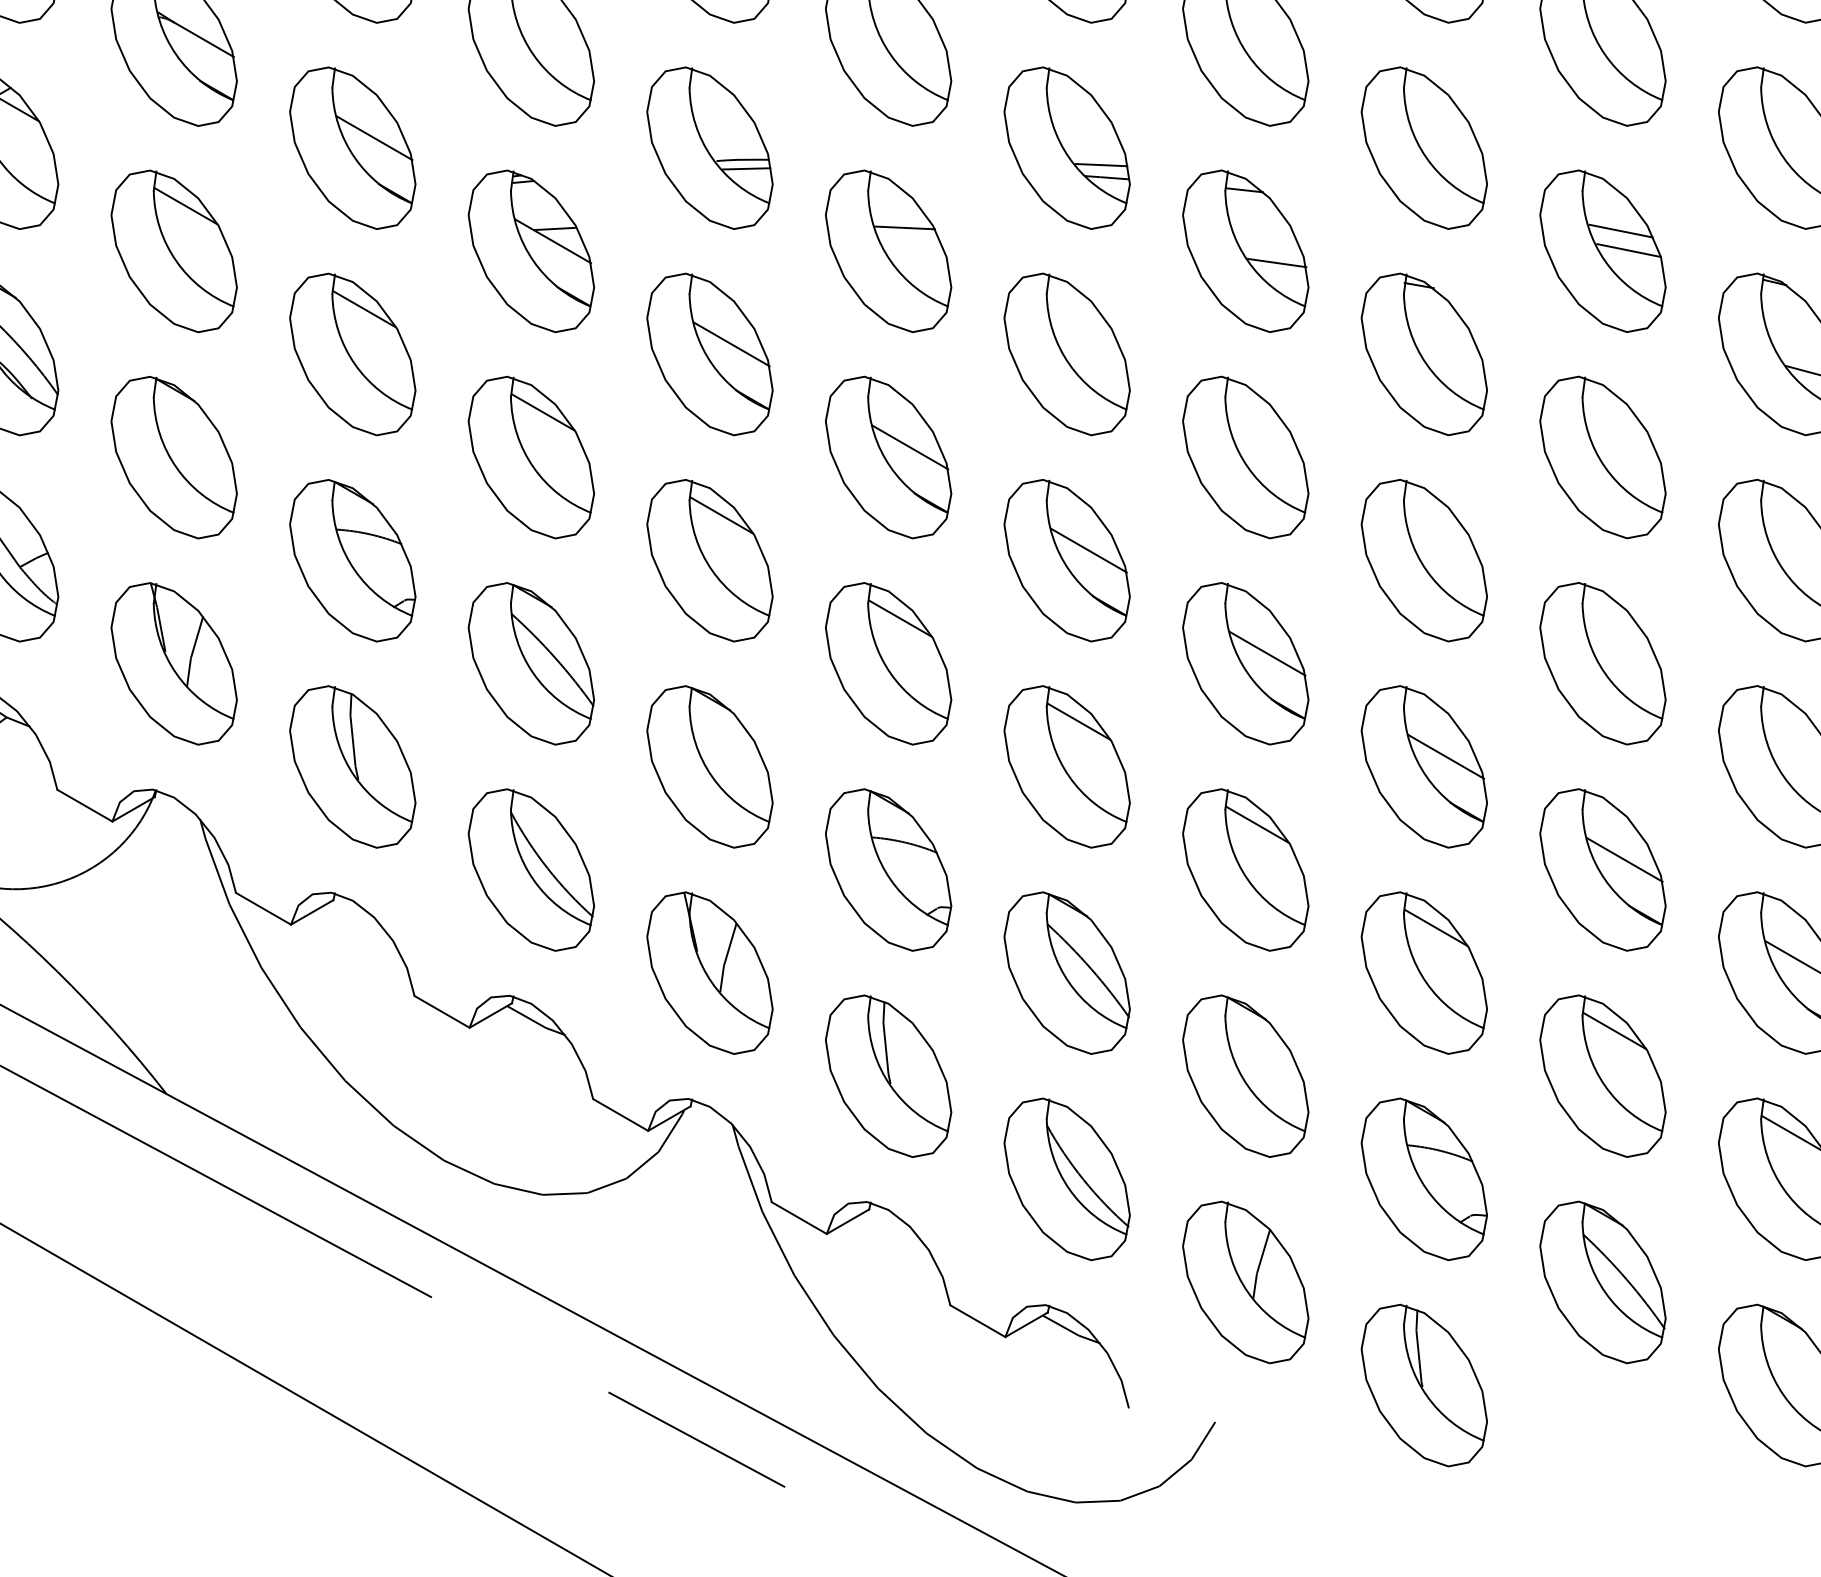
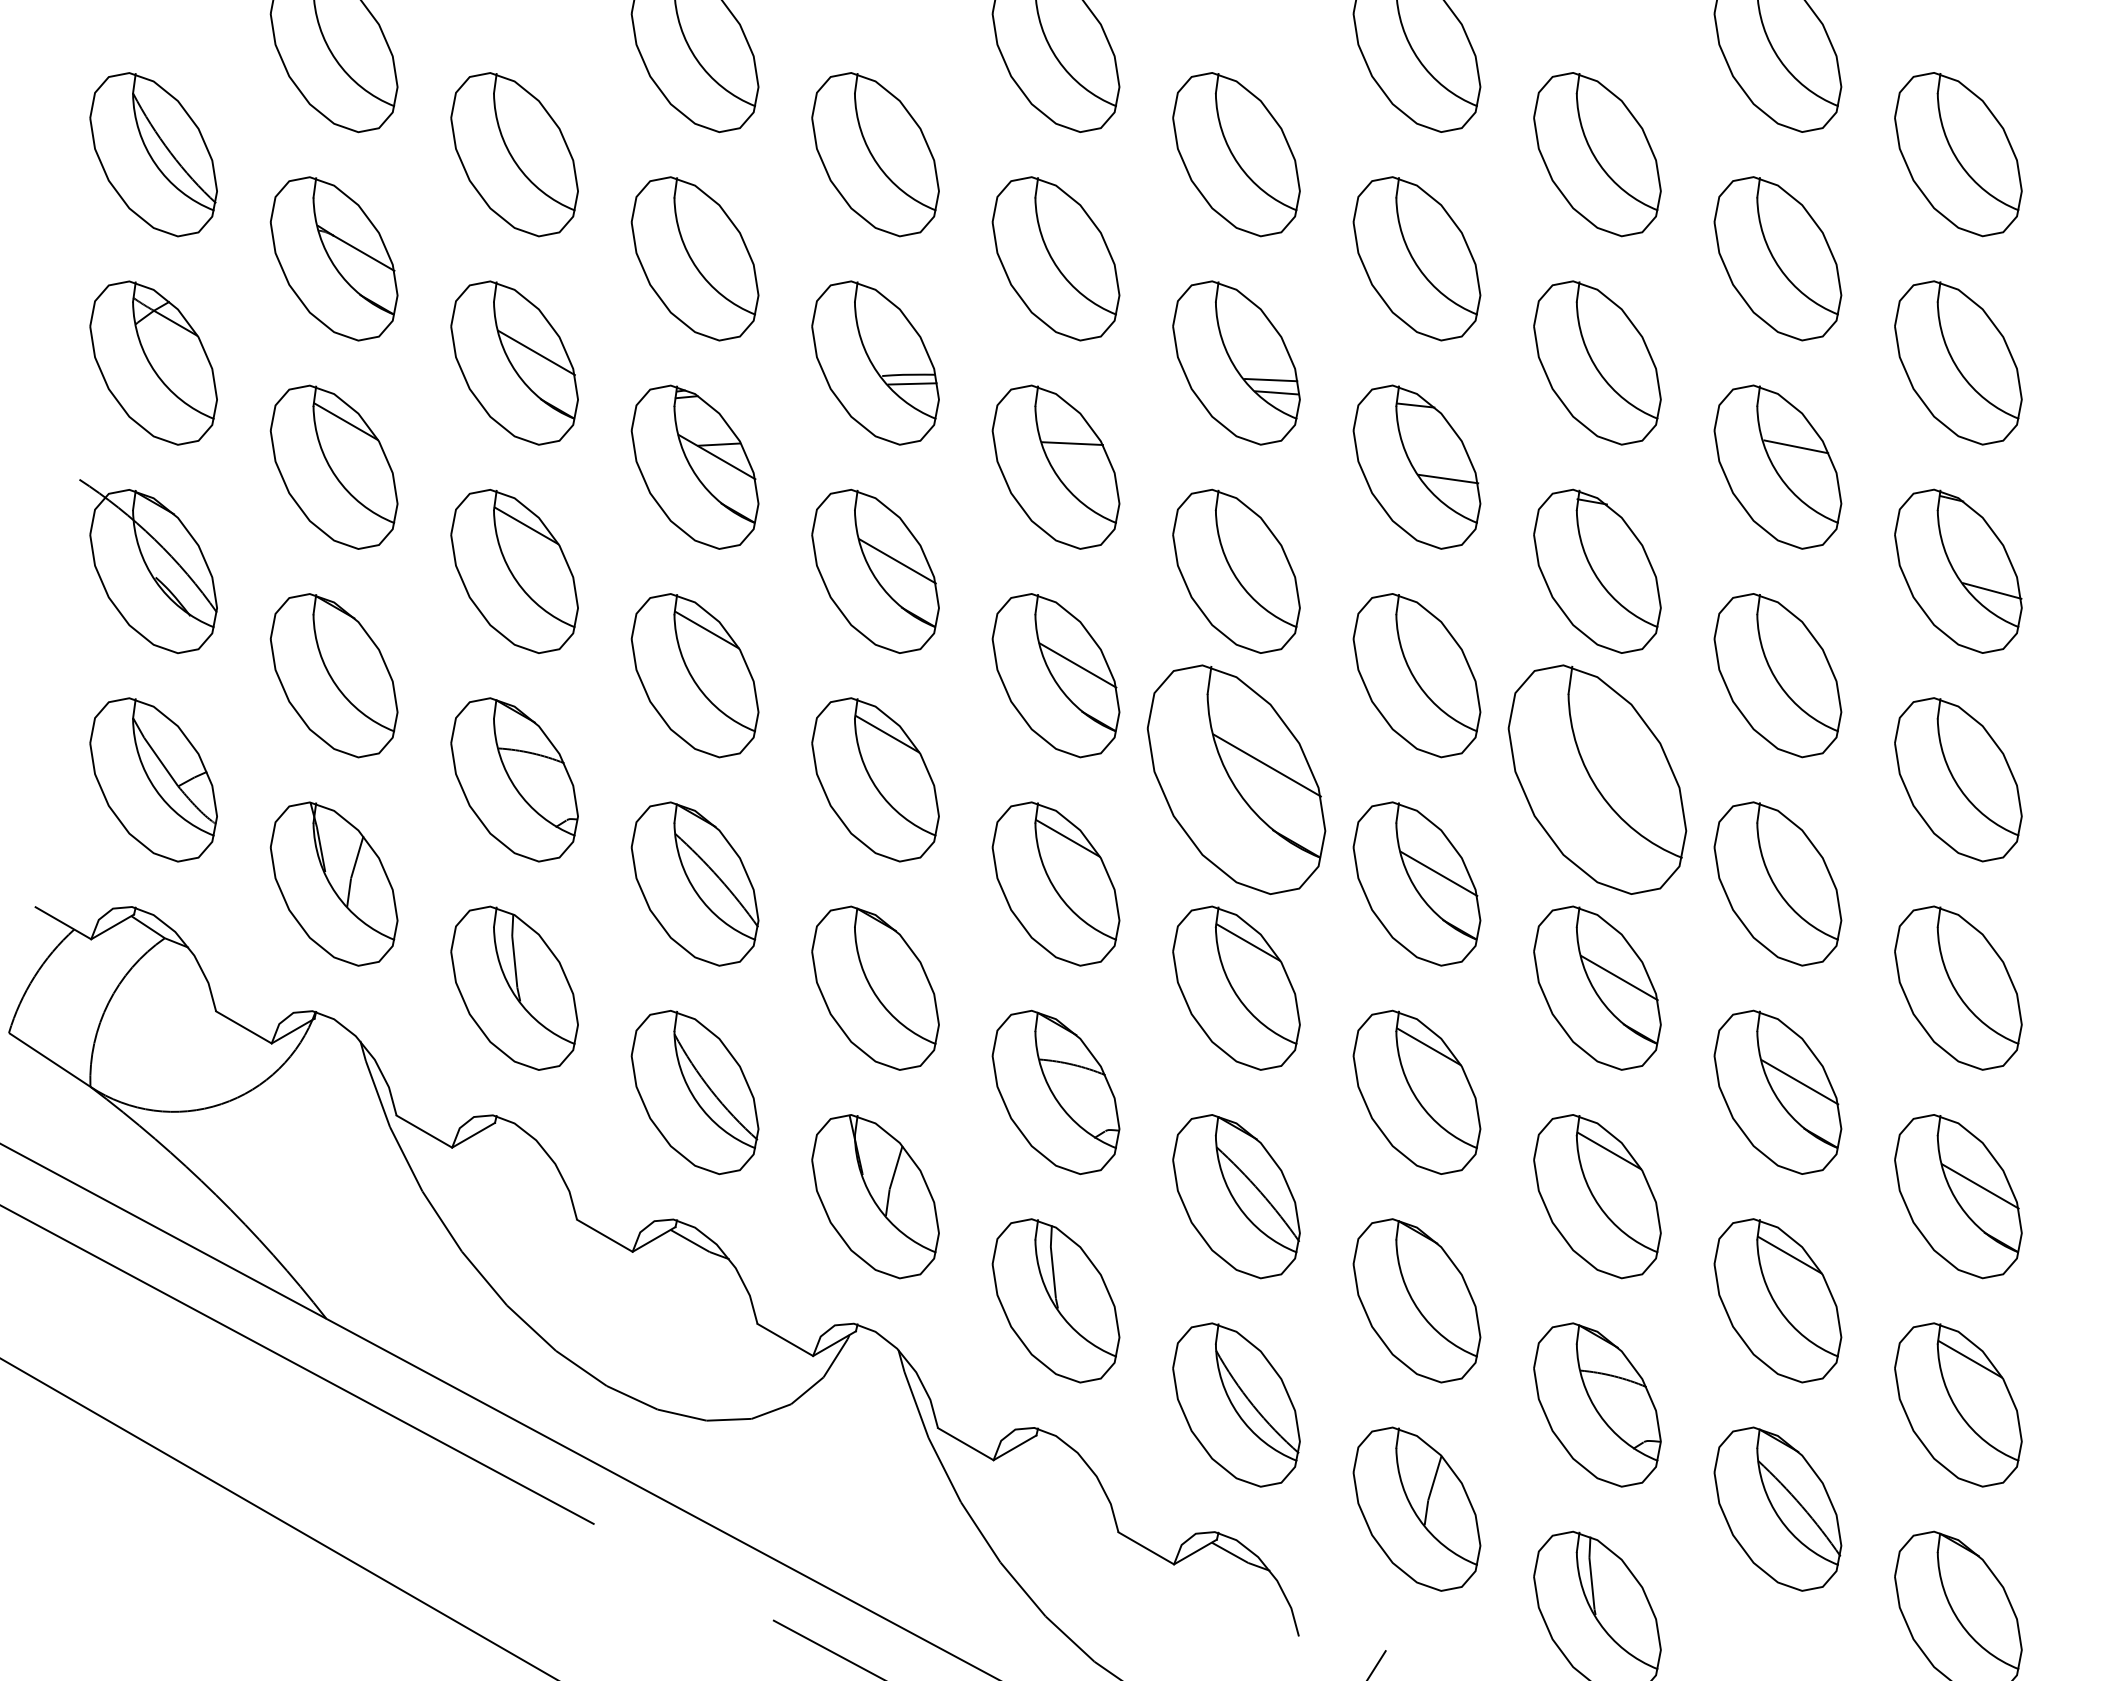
line: (1628, 250) -> (1803, 466), removed
part: (1067, 560) -> (1236, 779), size x1.4
part: (1424, 560) -> (1597, 779), size x1.4

